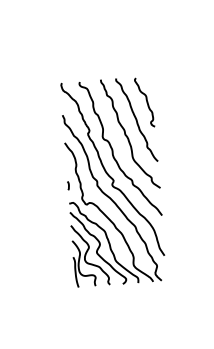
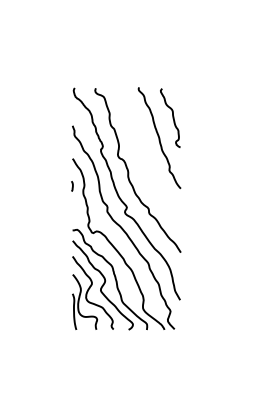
curve: (126, 134) -> (146, 154), removed
curve: (68, 185) -> (72, 186), moved

